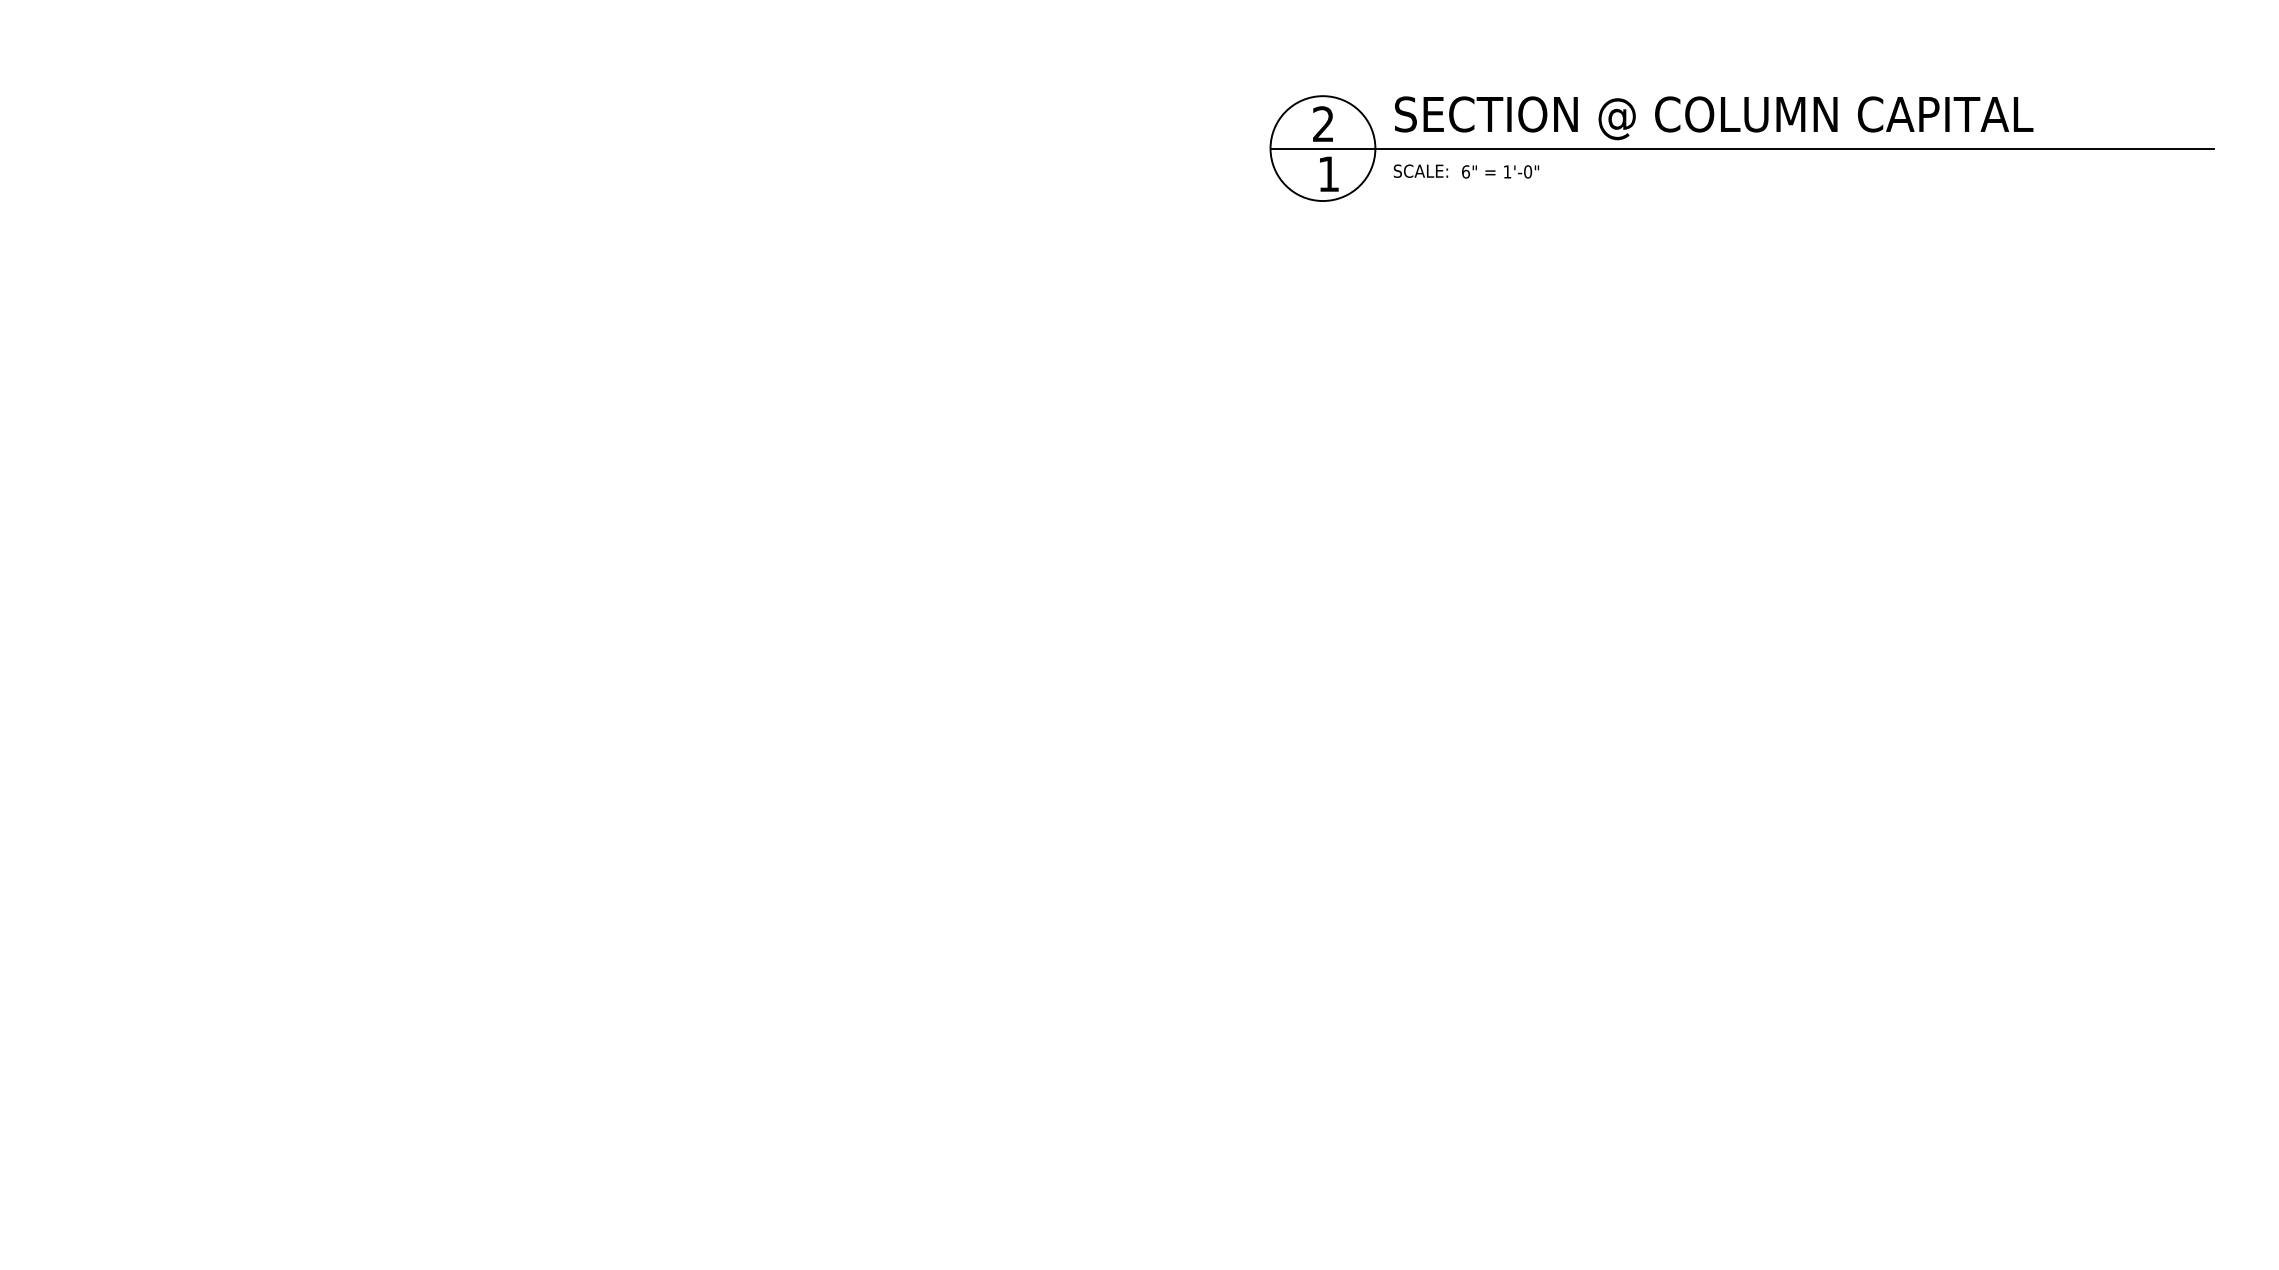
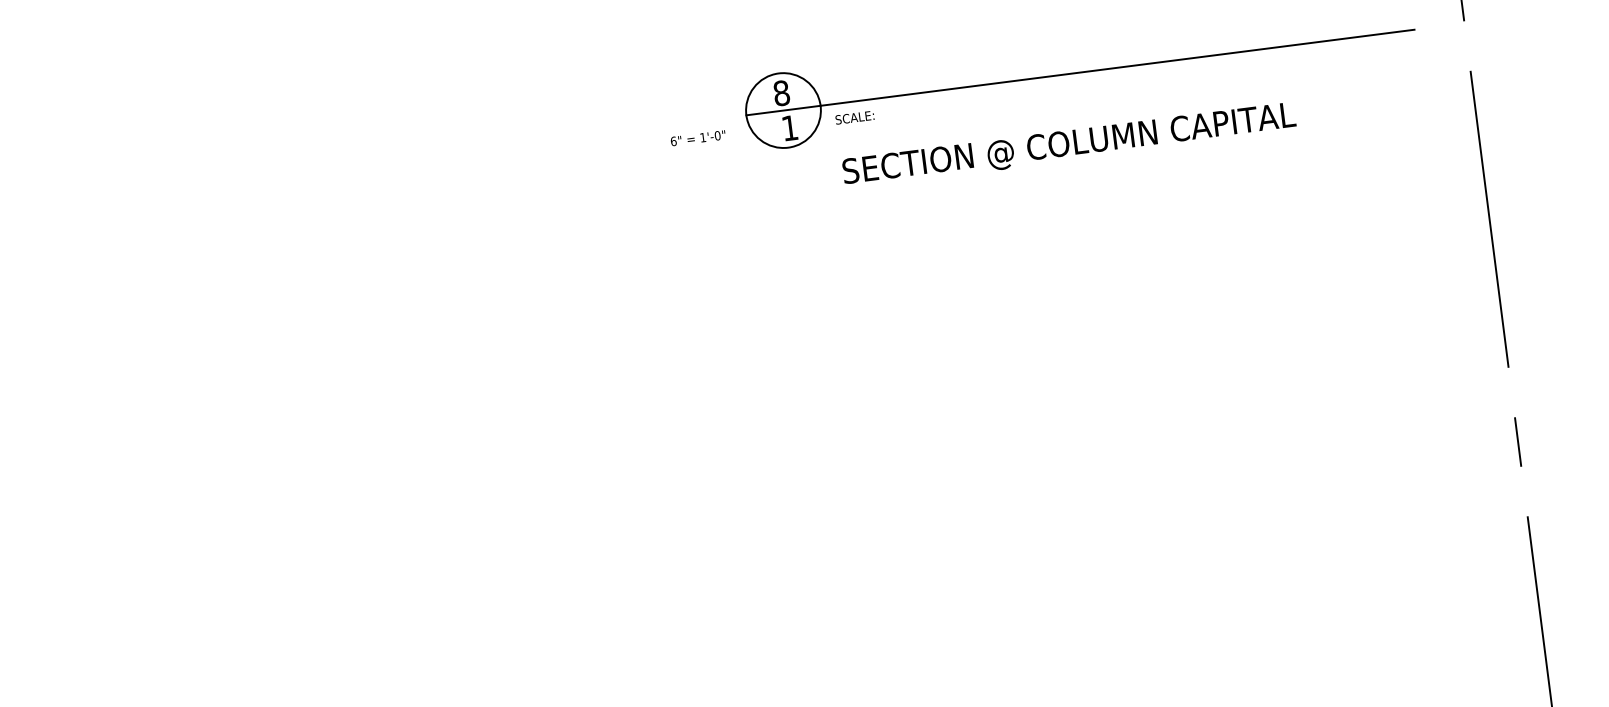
text: (1714, 118) -> (1069, 145), moved
text: (1323, 124) -> (781, 93), 2 -> 8
text: (1500, 171) -> (698, 137), moved

